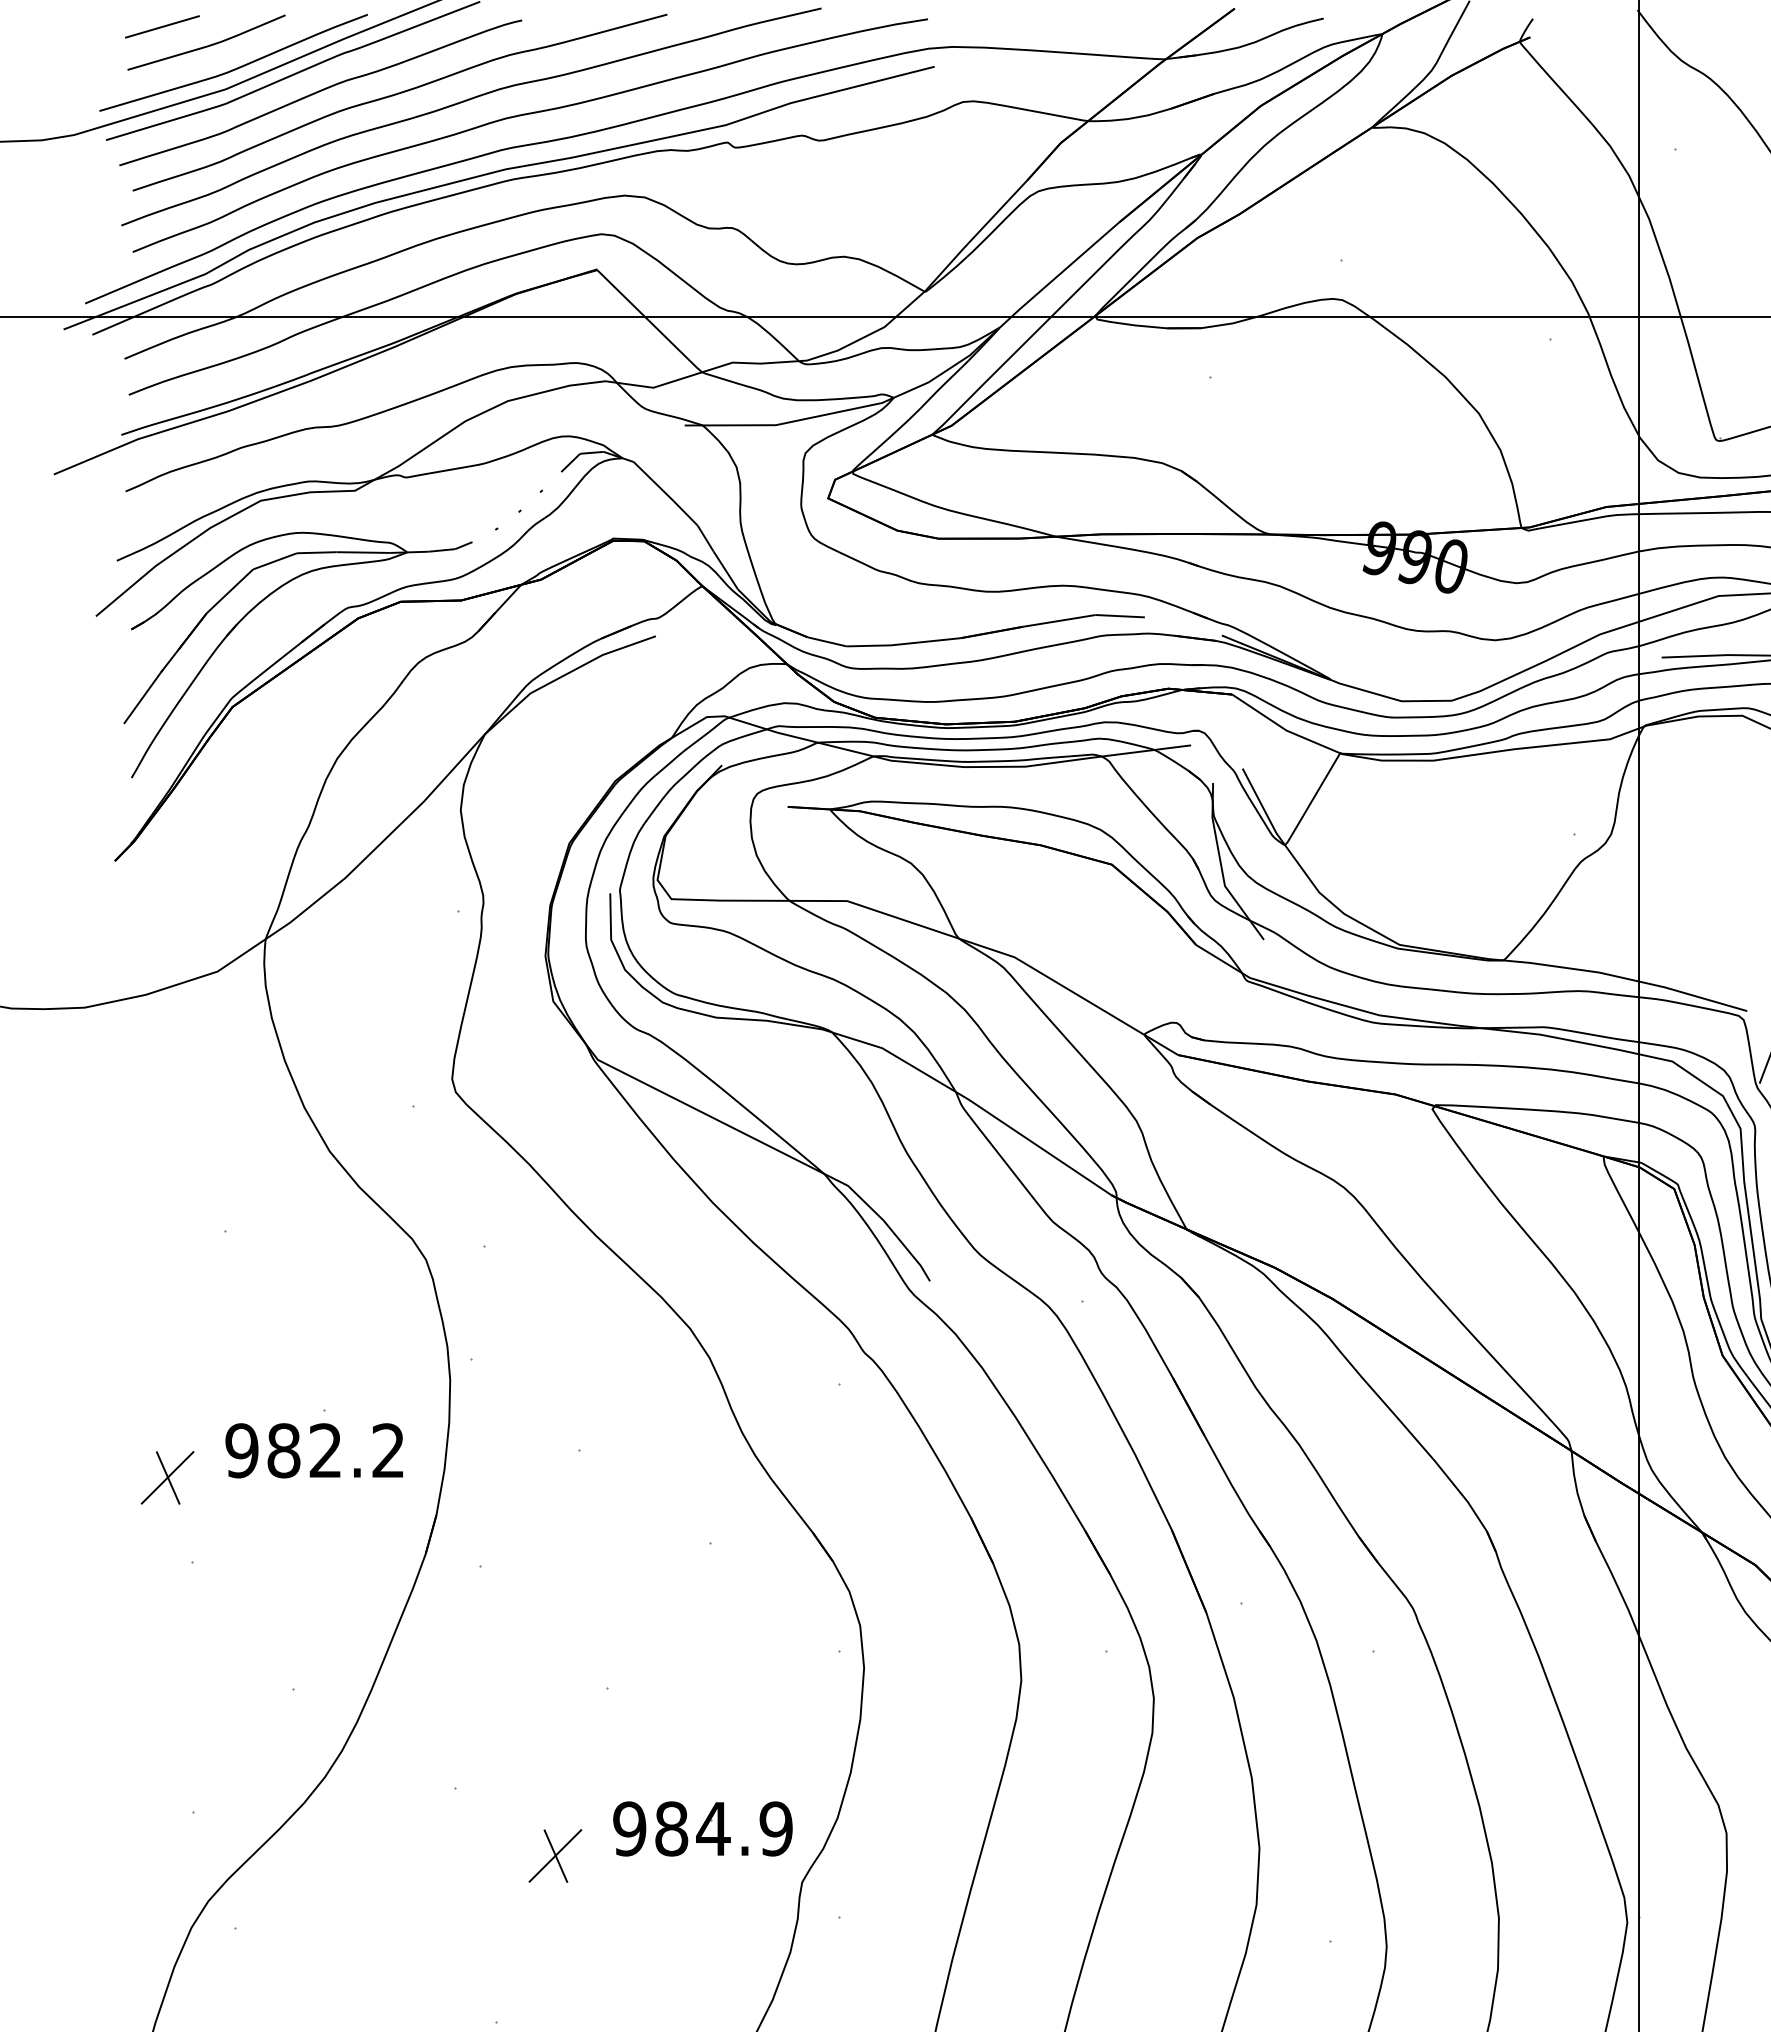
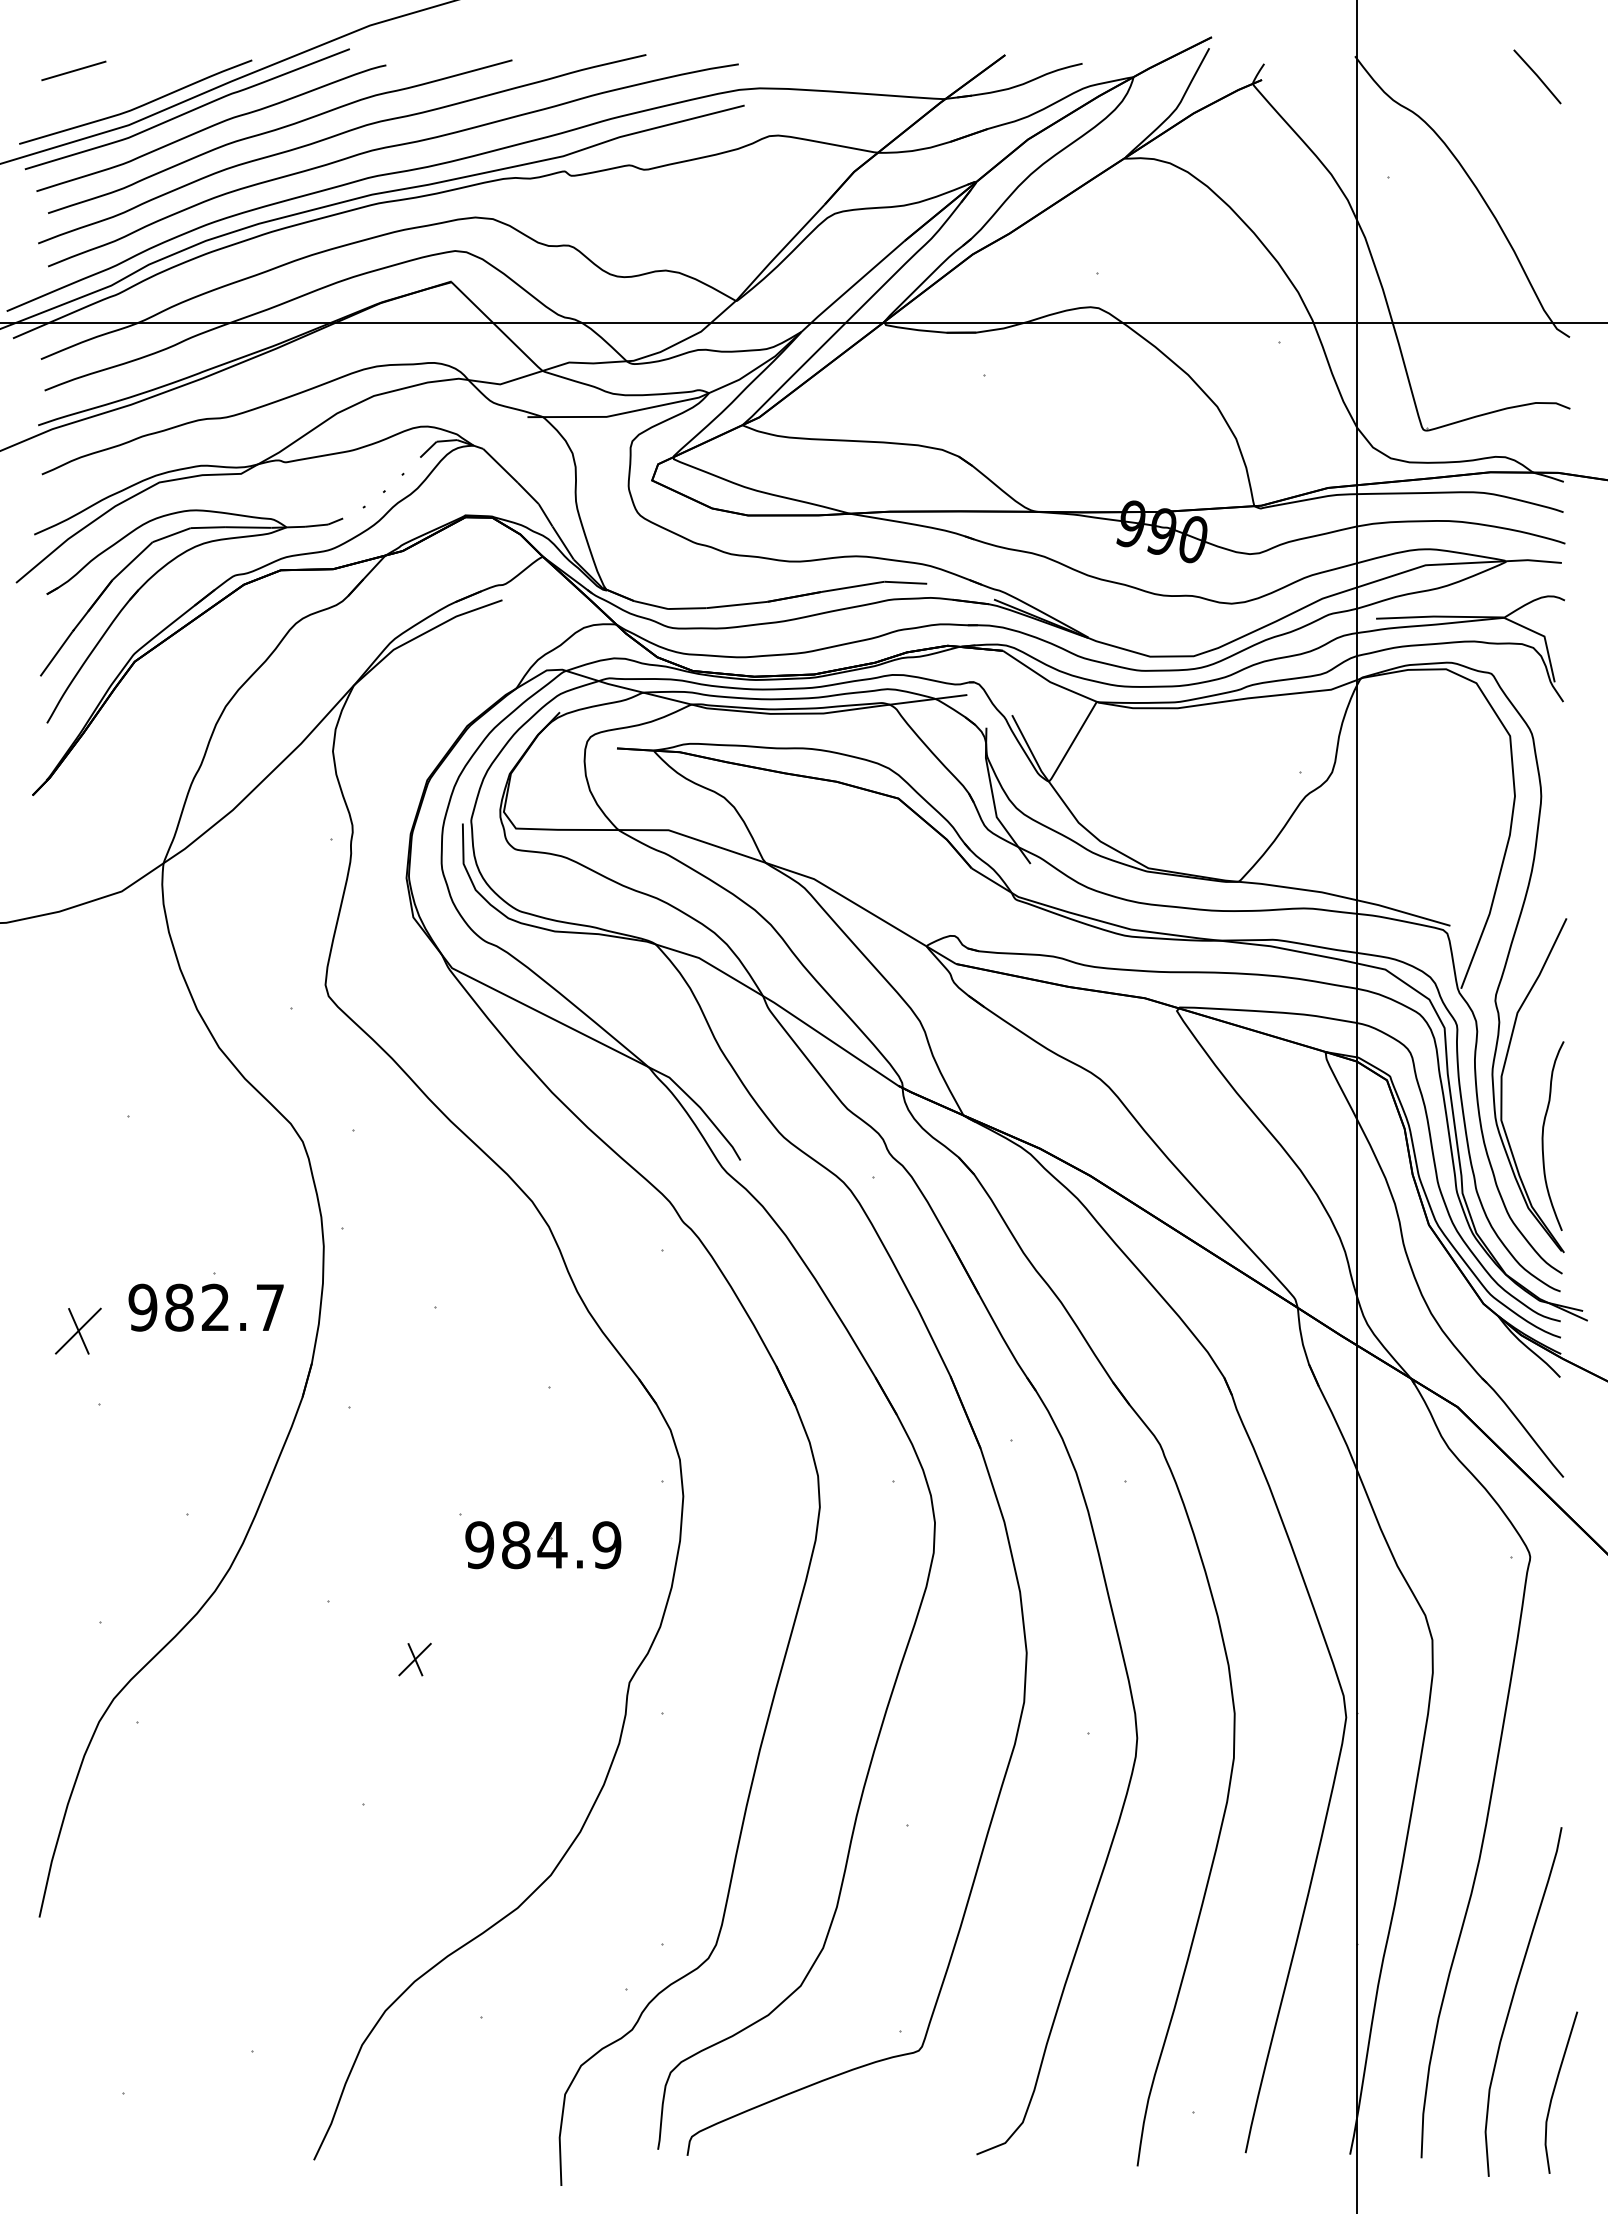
line: (208, 44) -> (113, 86), removed
text: (387, 1449) -> (269, 1306), 982.2 -> 982.7
part: (703, 1829) -> (543, 1545), moved
part: (554, 1855) -> (414, 1659), size x0.7

